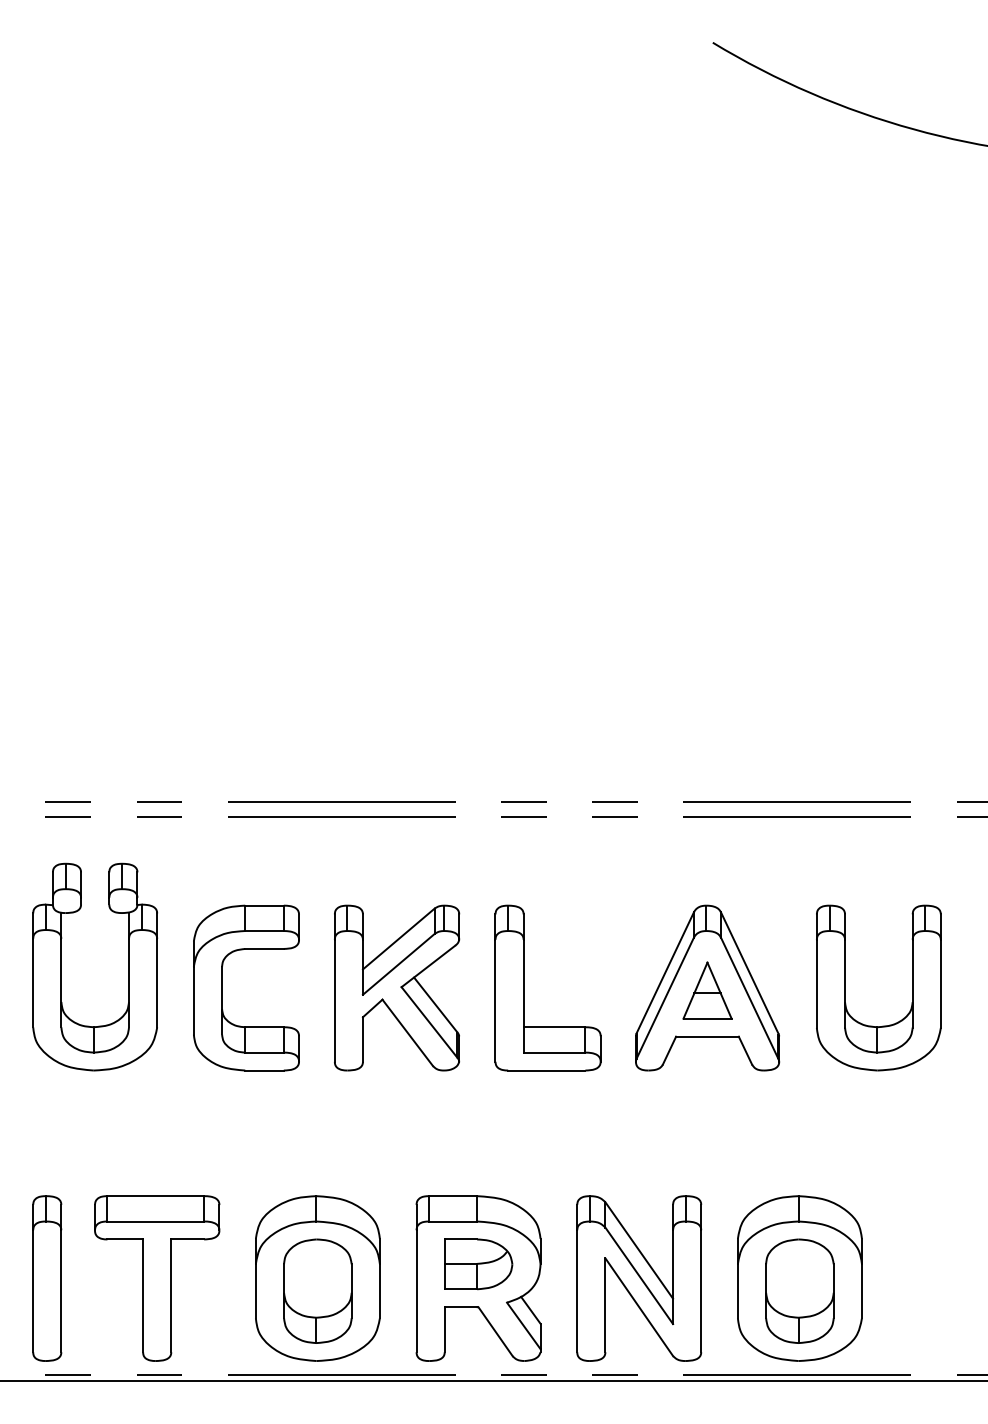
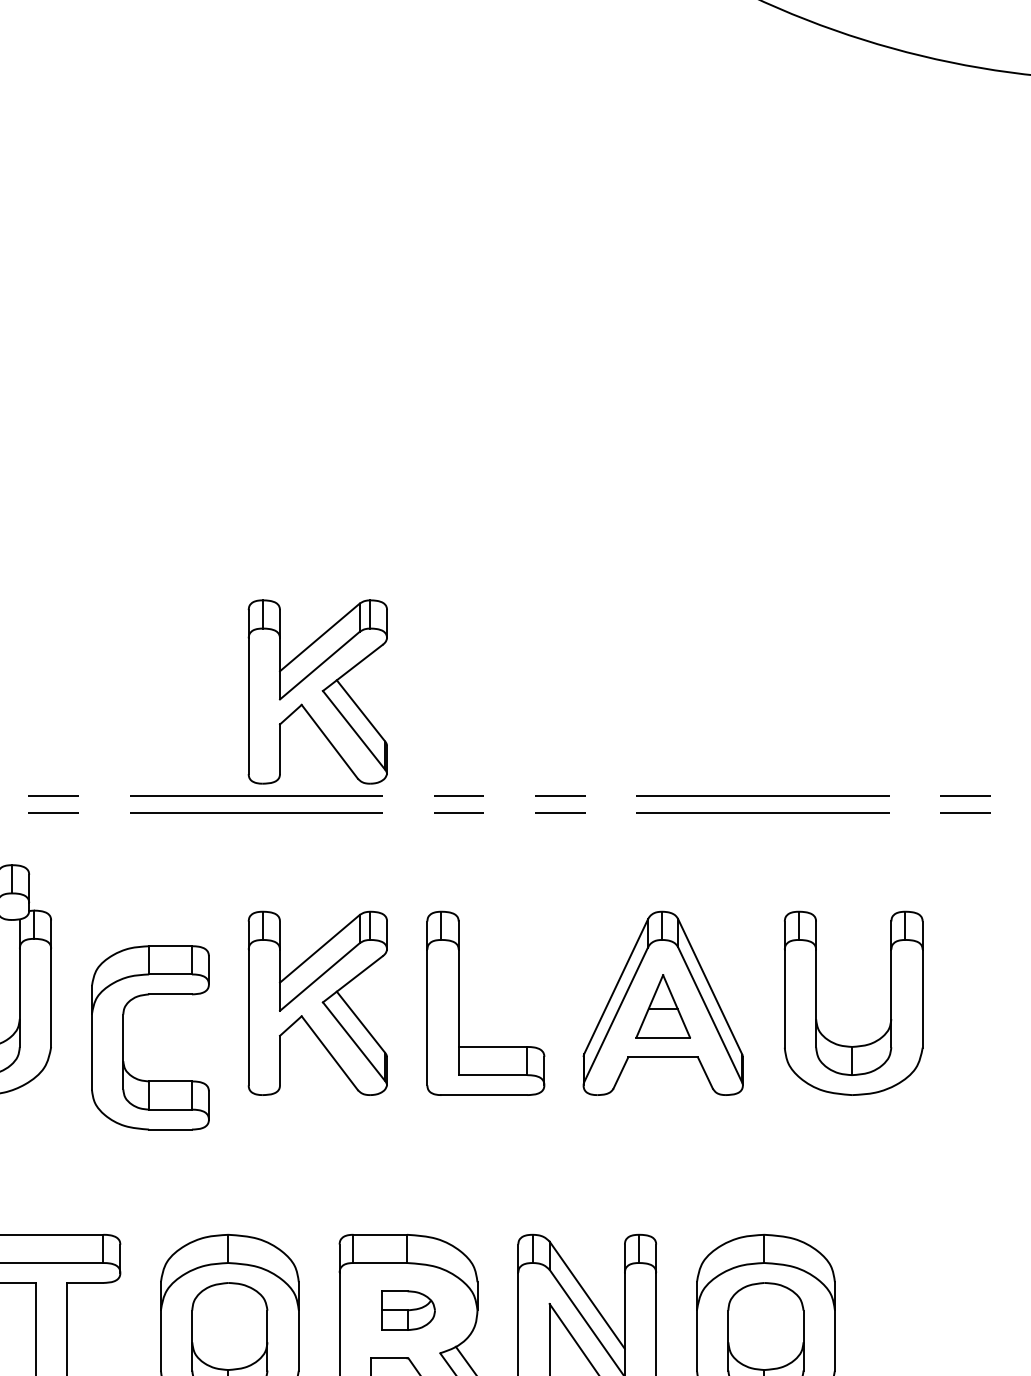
part: (397, 707) -> (318, 691), added
part: (222, 987) -> (123, 1037), moved
part: (478, 1264) -> (408, 1310), size x0.7

